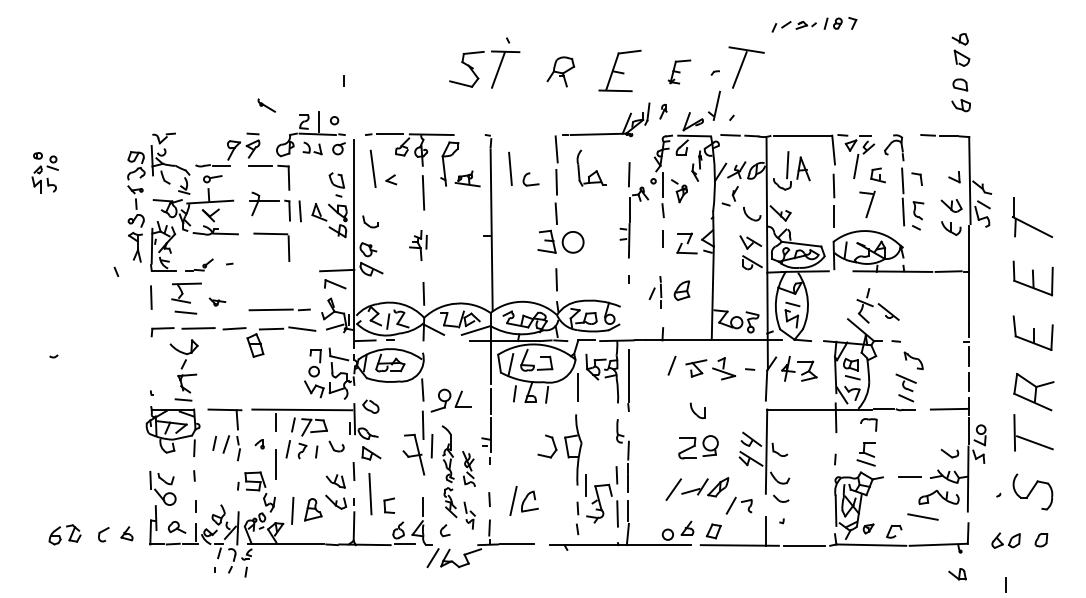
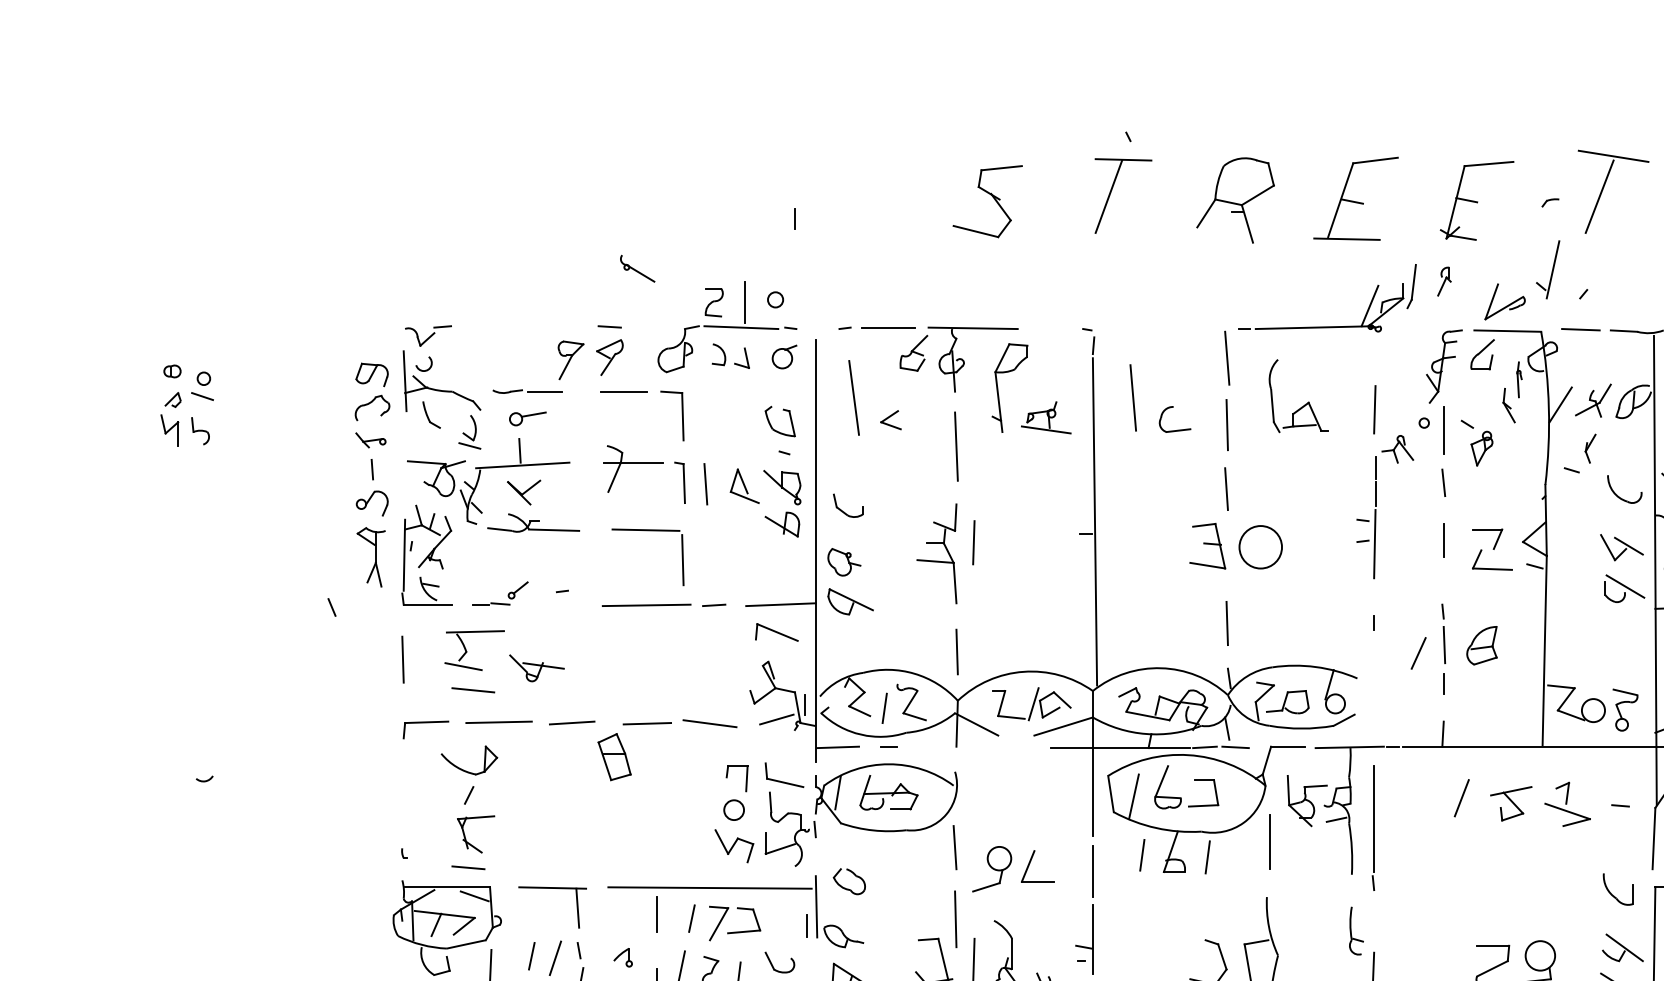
part: (466, 69) -> (986, 201), moved
part: (560, 71) -> (1234, 199), size x1.43
part: (679, 71) -> (1476, 199), size x1.67
part: (418, 245) -> (946, 553), size x1.67
part: (655, 291) -> (1428, 647), size x1.43
part: (217, 301) -> (537, 667), size x1.67
part: (279, 309) -> (663, 604), moved
part: (697, 410) -> (1617, 889), moved

